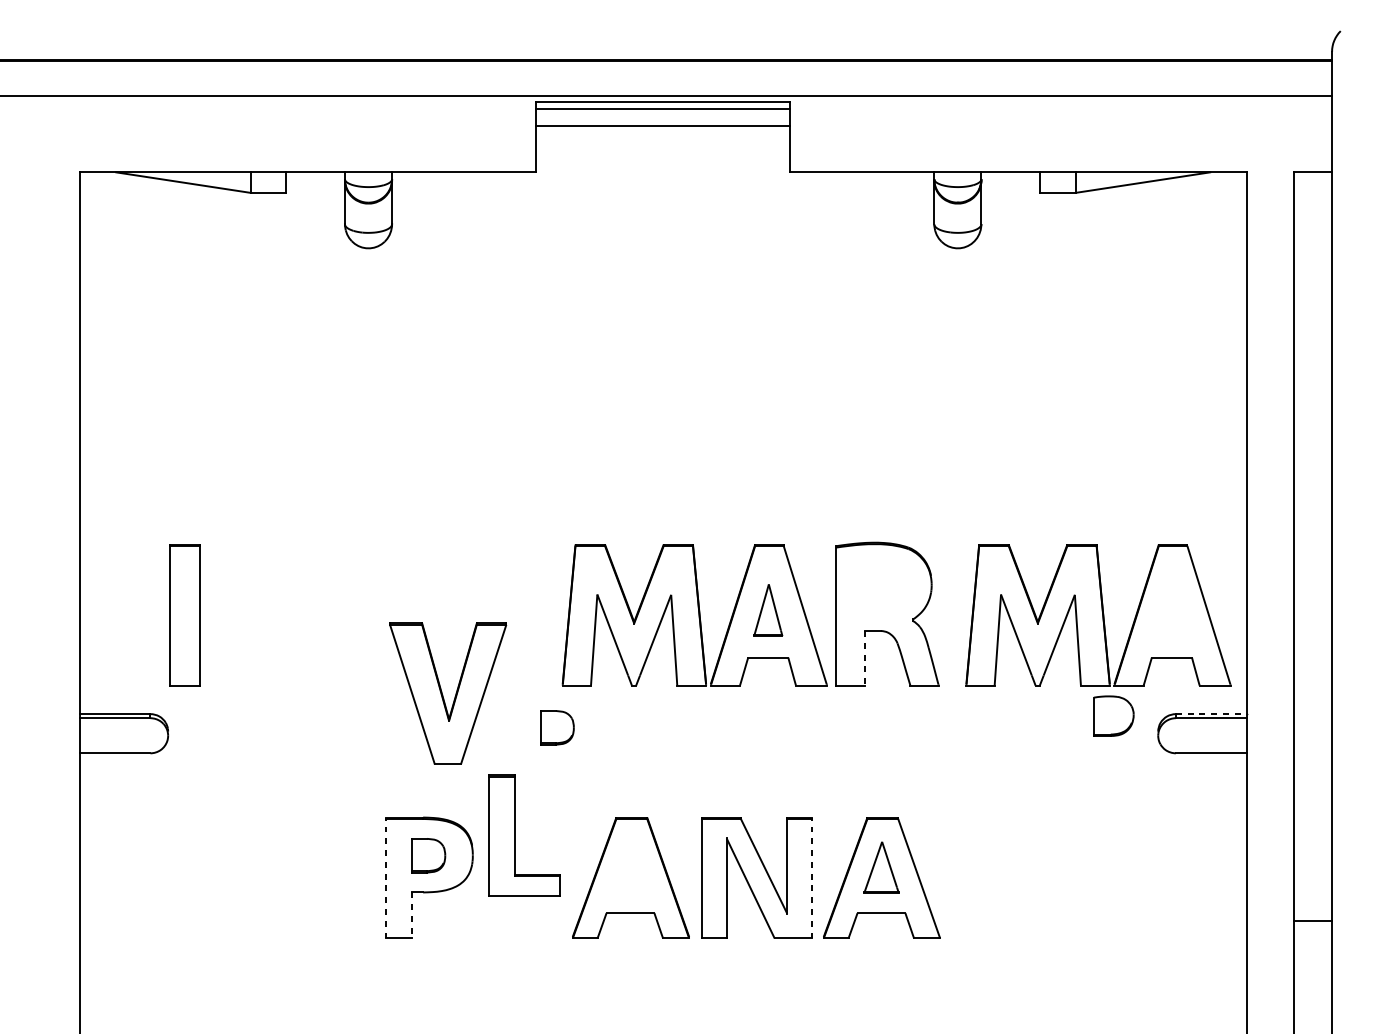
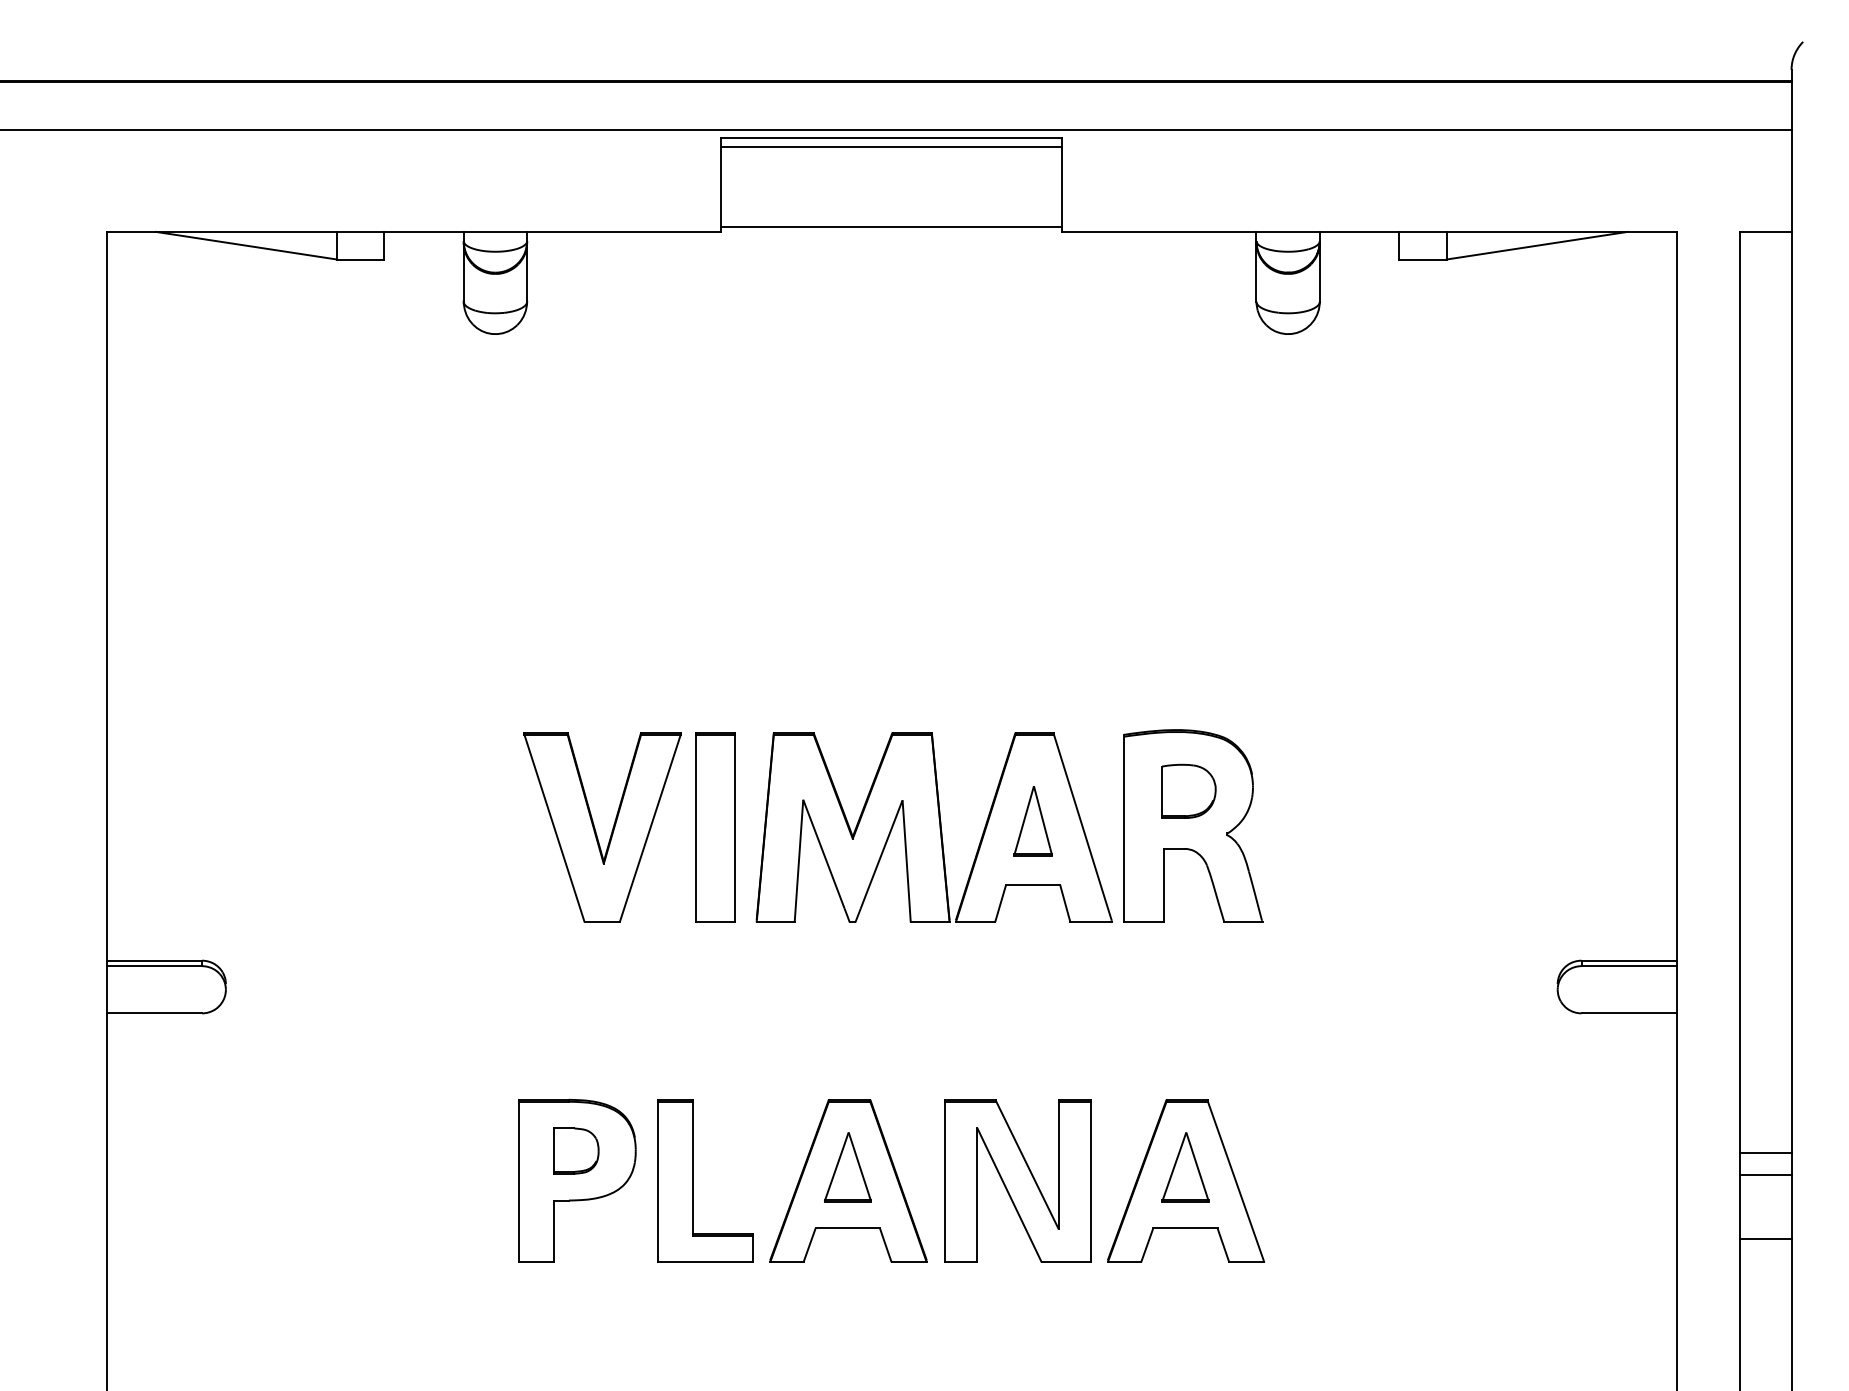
line: (662, 125) -> (891, 227), moved
part: (184, 615) -> (715, 827), moved
part: (1097, 615) -> (1476, 827), removed
line: (865, 658) -> (1163, 885), dashed -> solid
part: (442, 693) -> (595, 827), moved
line: (1211, 714) -> (1629, 960), dashed -> solid
part: (1113, 715) -> (1188, 790), moved
part: (557, 727) -> (749, 978), removed
part: (515, 835) -> (693, 1180), moved
line: (1312, 857) -> (1765, 1153), added
part: (630, 867) -> (847, 1167), added
line: (1312, 873) -> (1765, 1174), added
line: (386, 877) -> (519, 1180), dashed -> solid
line: (811, 877) -> (1091, 1180), dashed -> solid
line: (412, 915) -> (554, 1231), dashed -> solid

